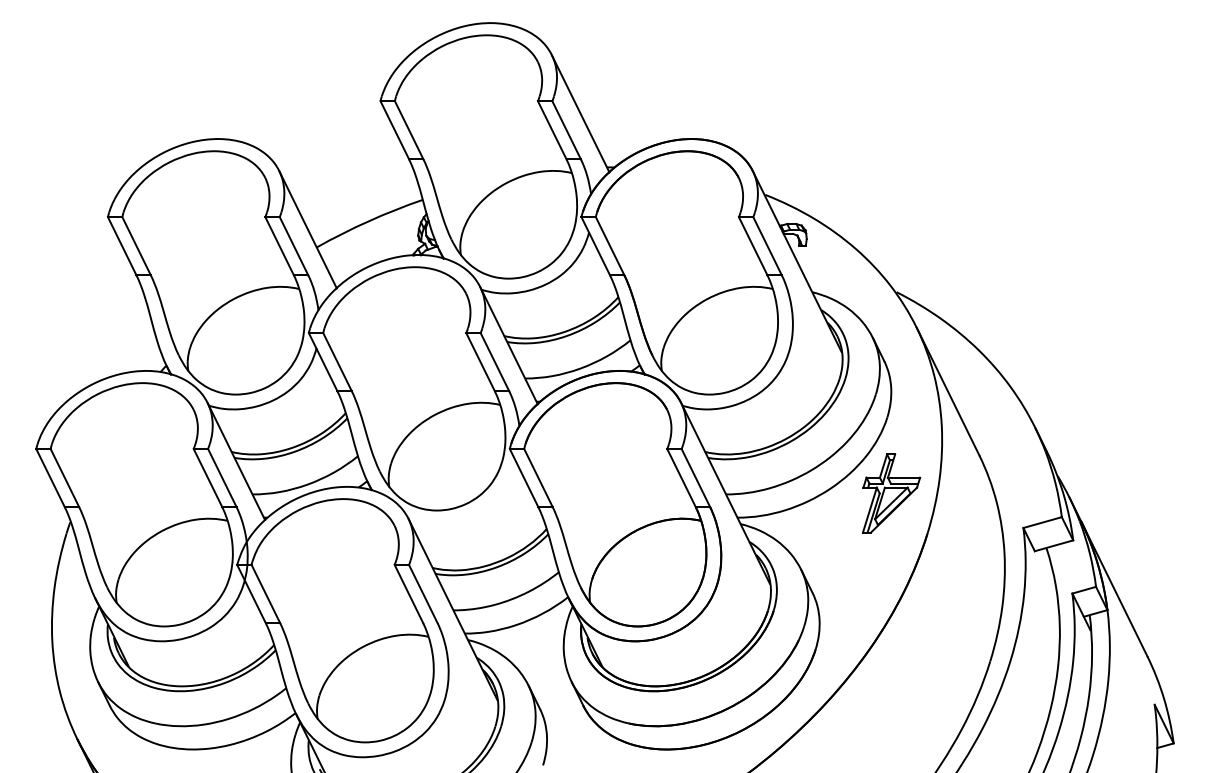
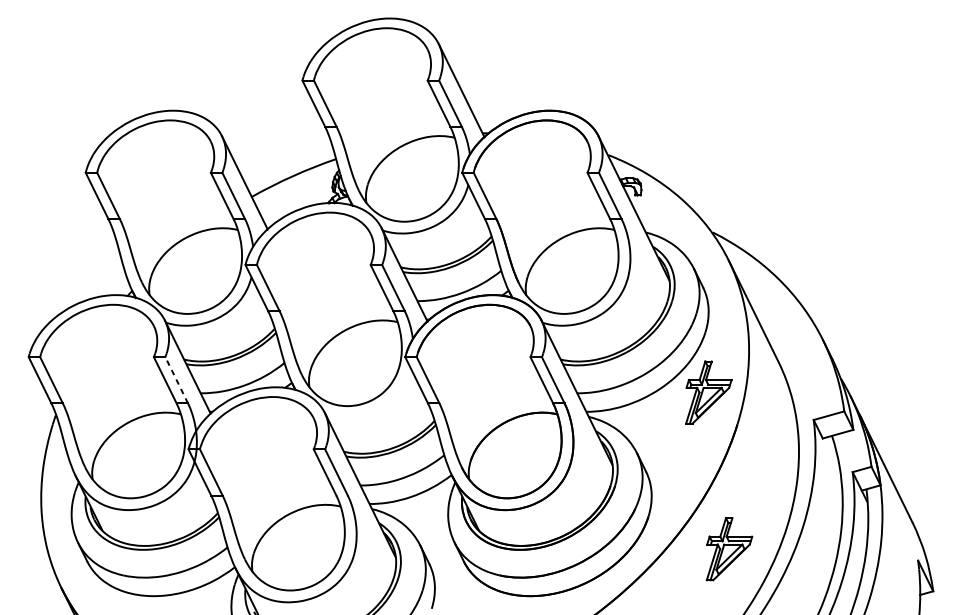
line: (222, 477) -> (176, 379), solid -> dashed
part: (917, 690) -> (729, 549), added

